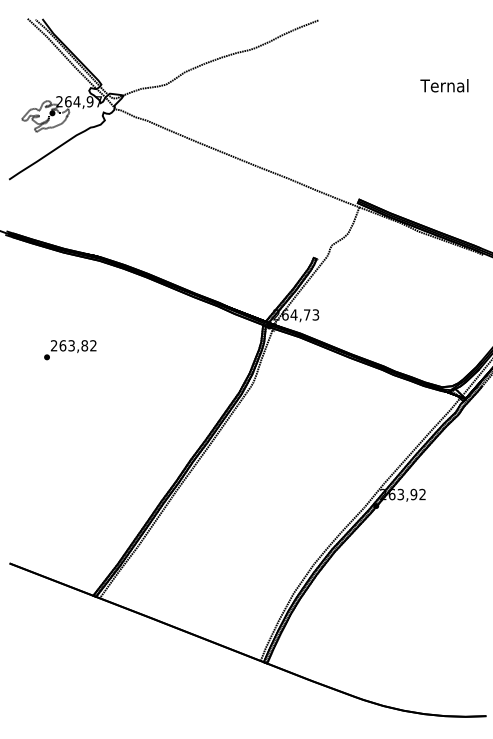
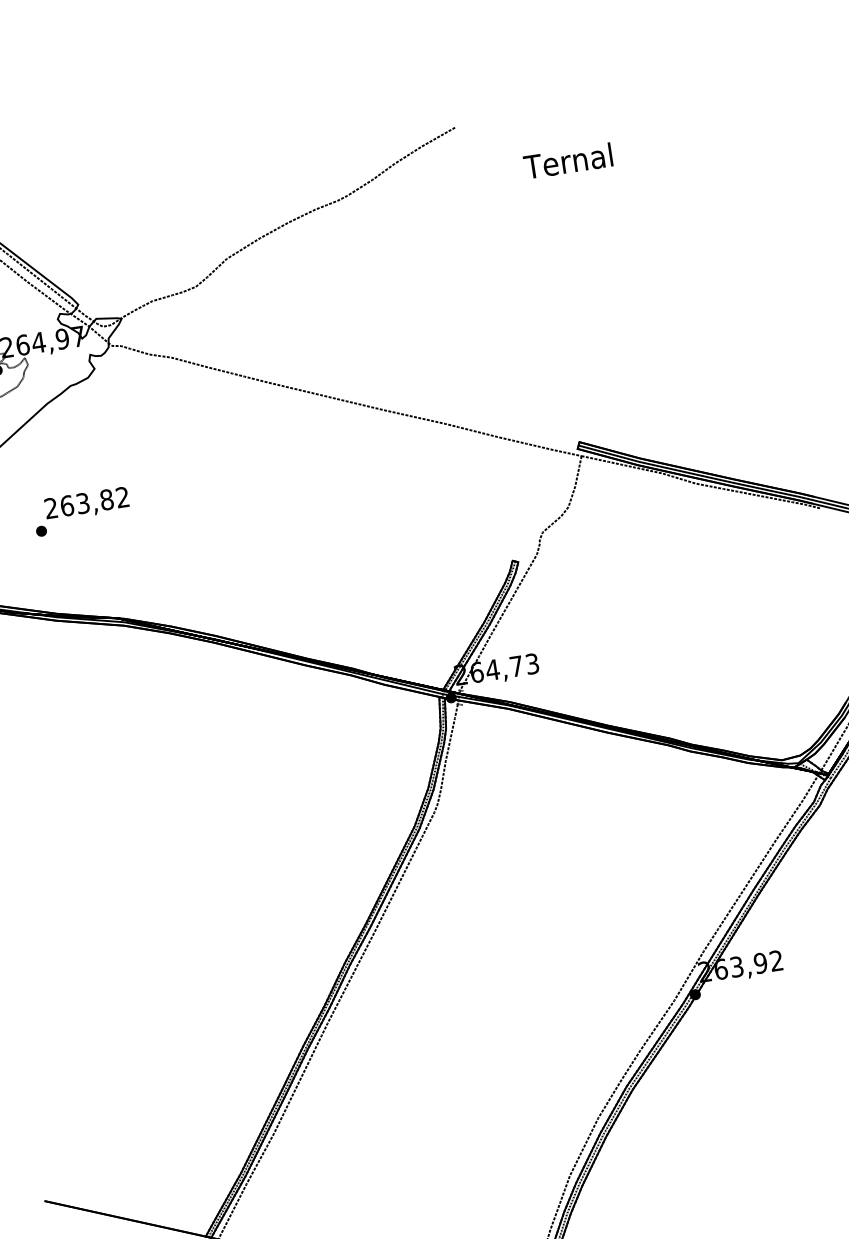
text: (444, 85) -> (568, 160), moved
text: (70, 350) -> (82, 512), moved

